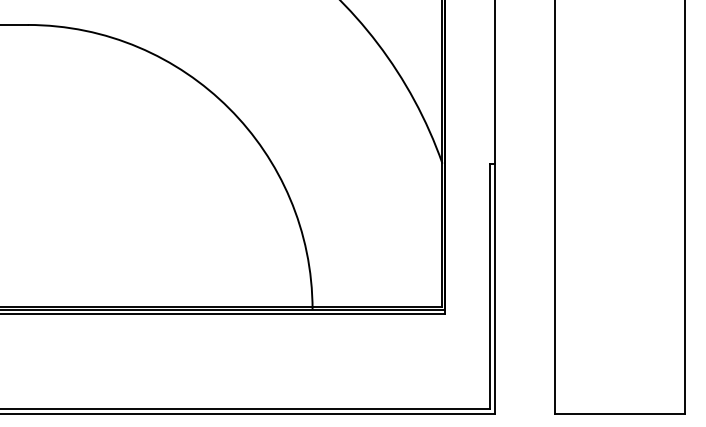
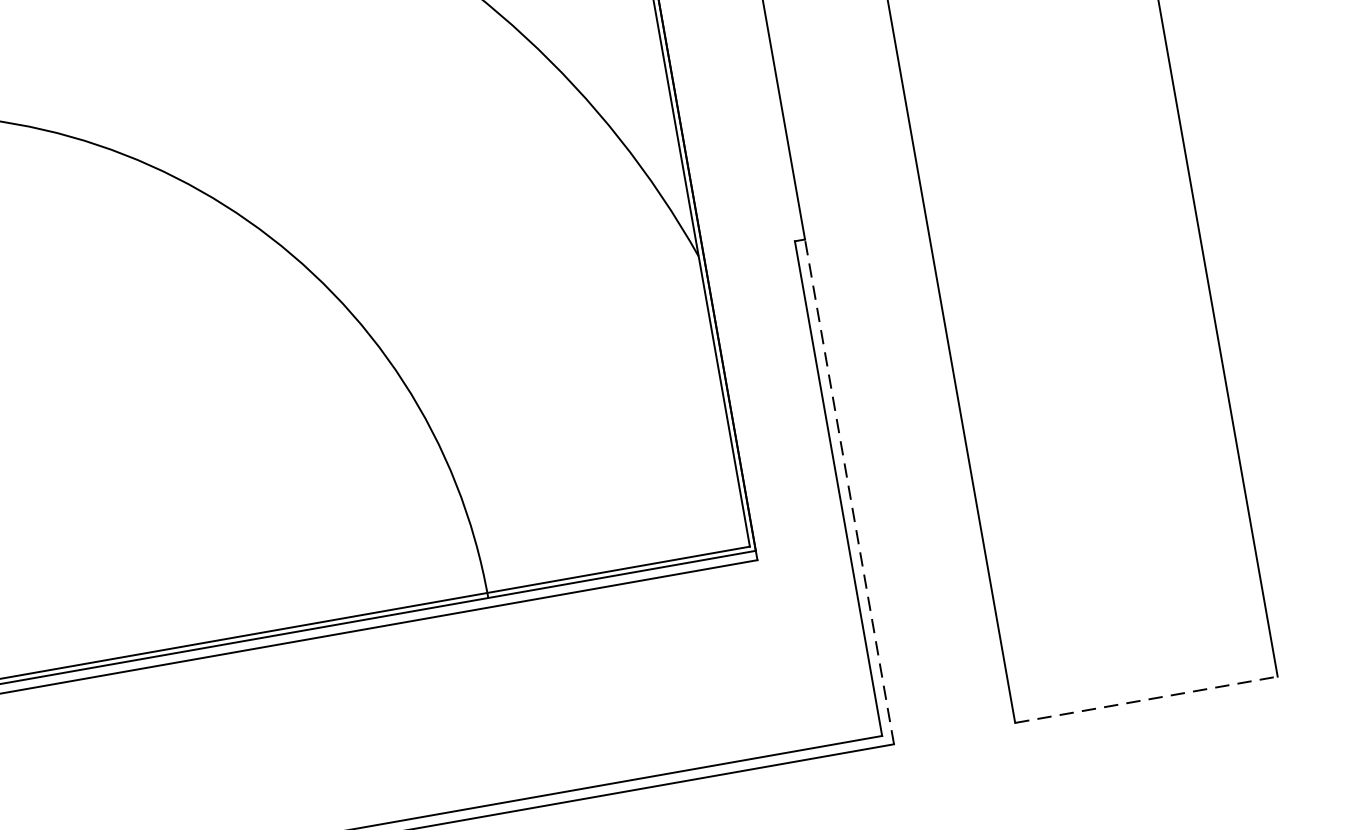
line: (494, 289) -> (848, 492), solid -> dashed
line: (619, 414) -> (1145, 700), solid -> dashed

